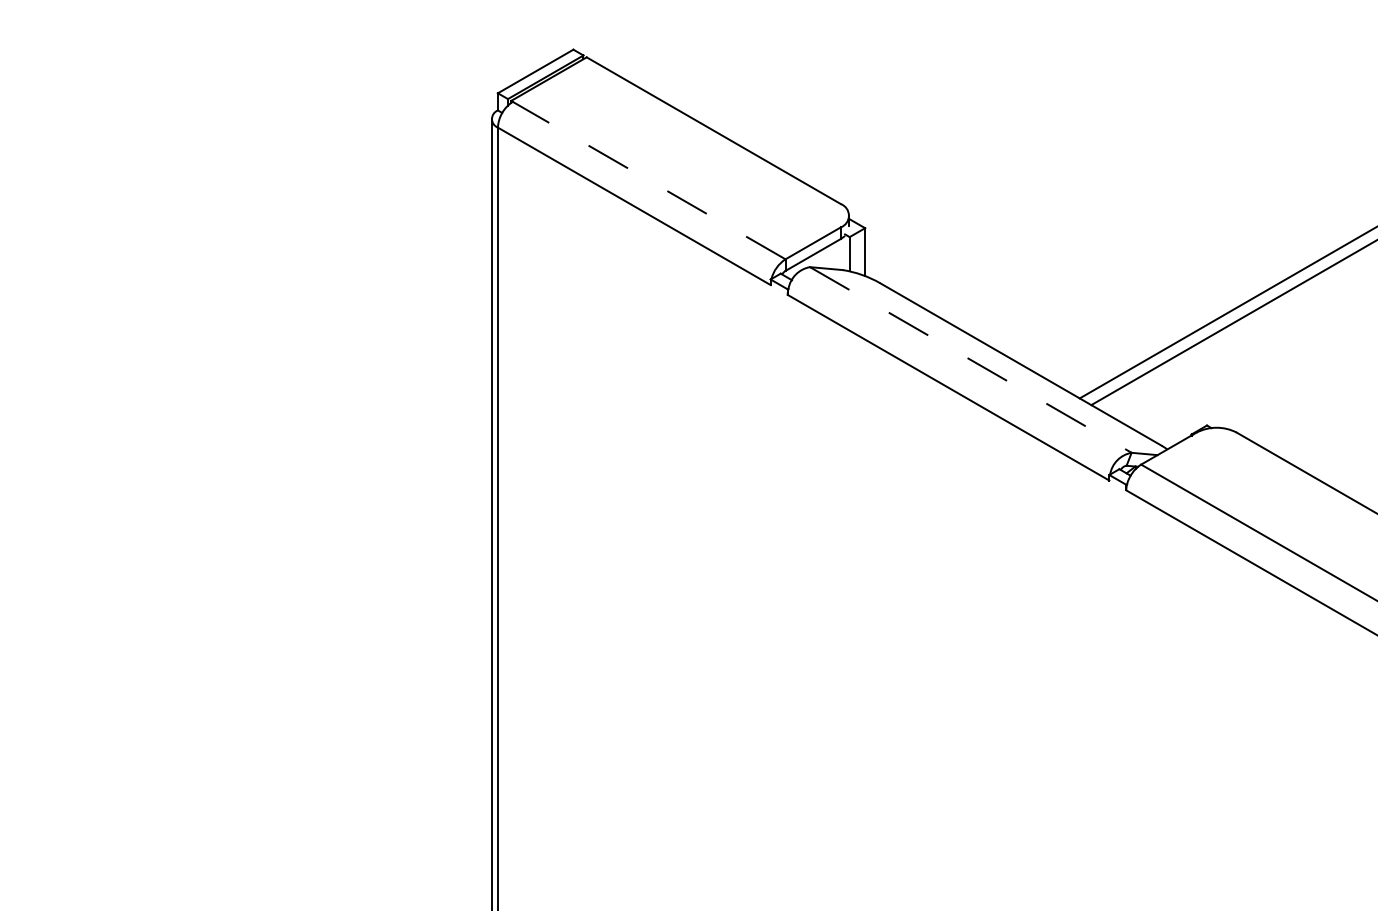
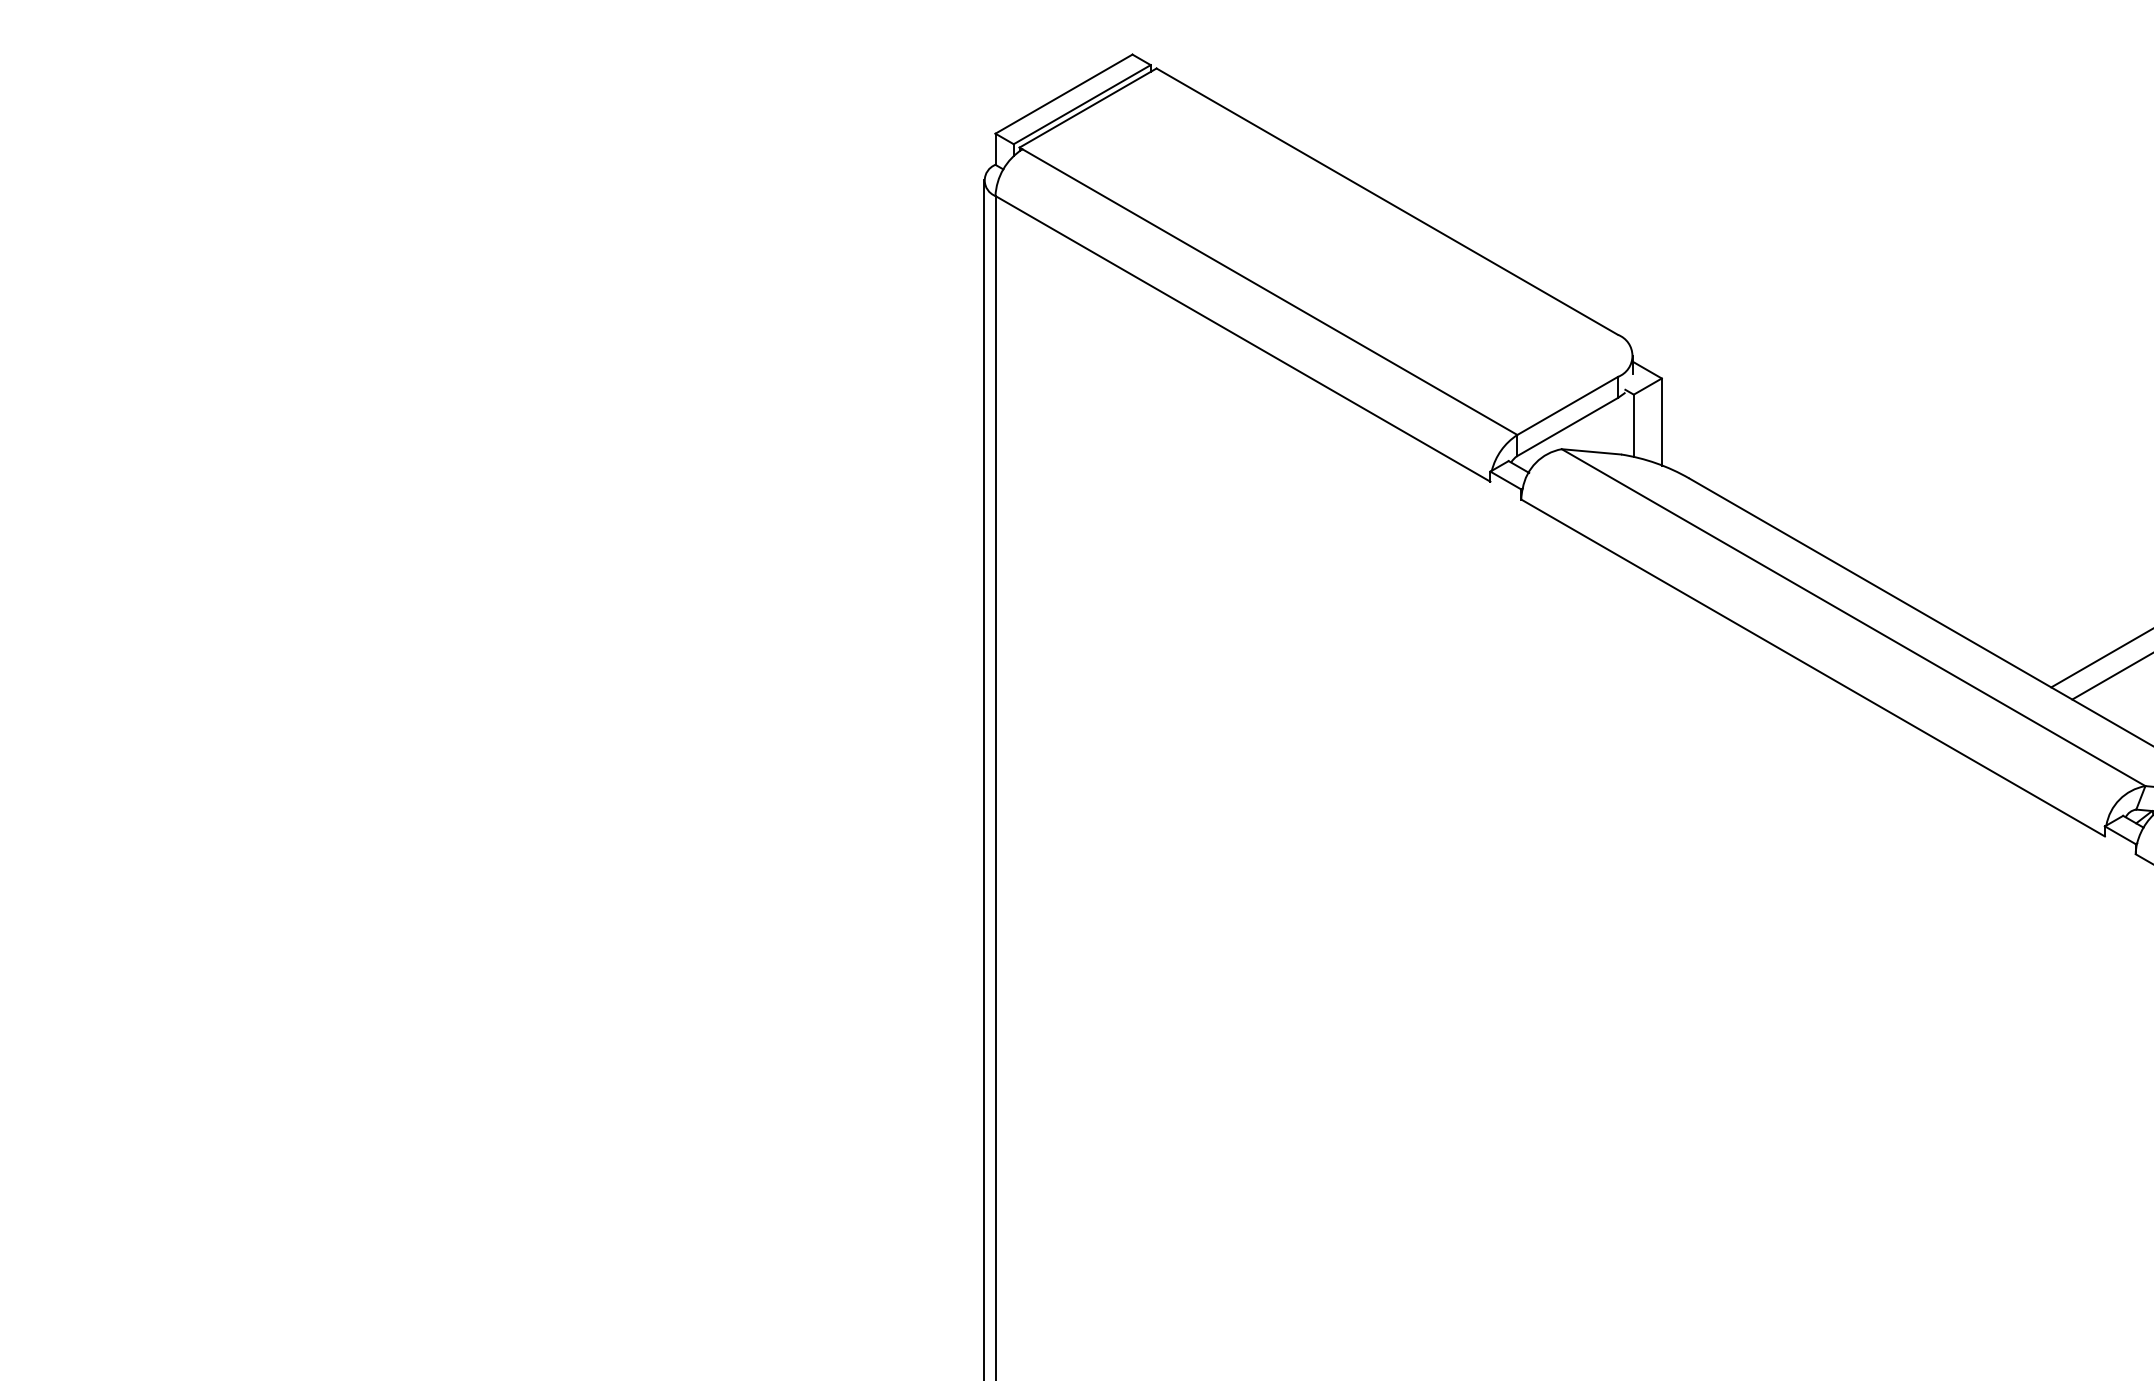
line: (648, 180) -> (1268, 291), dashed -> solid
line: (970, 359) -> (1853, 616), dashed -> solid

